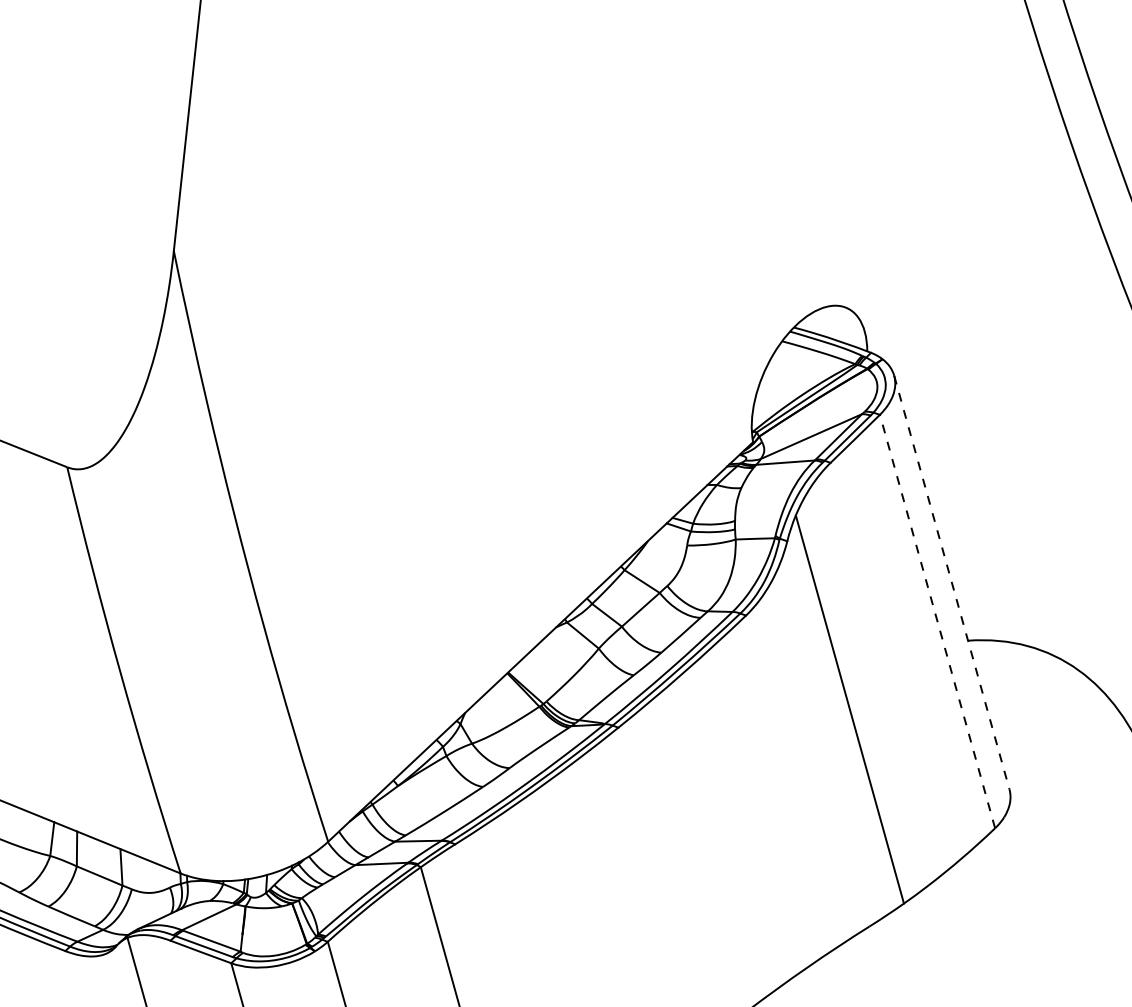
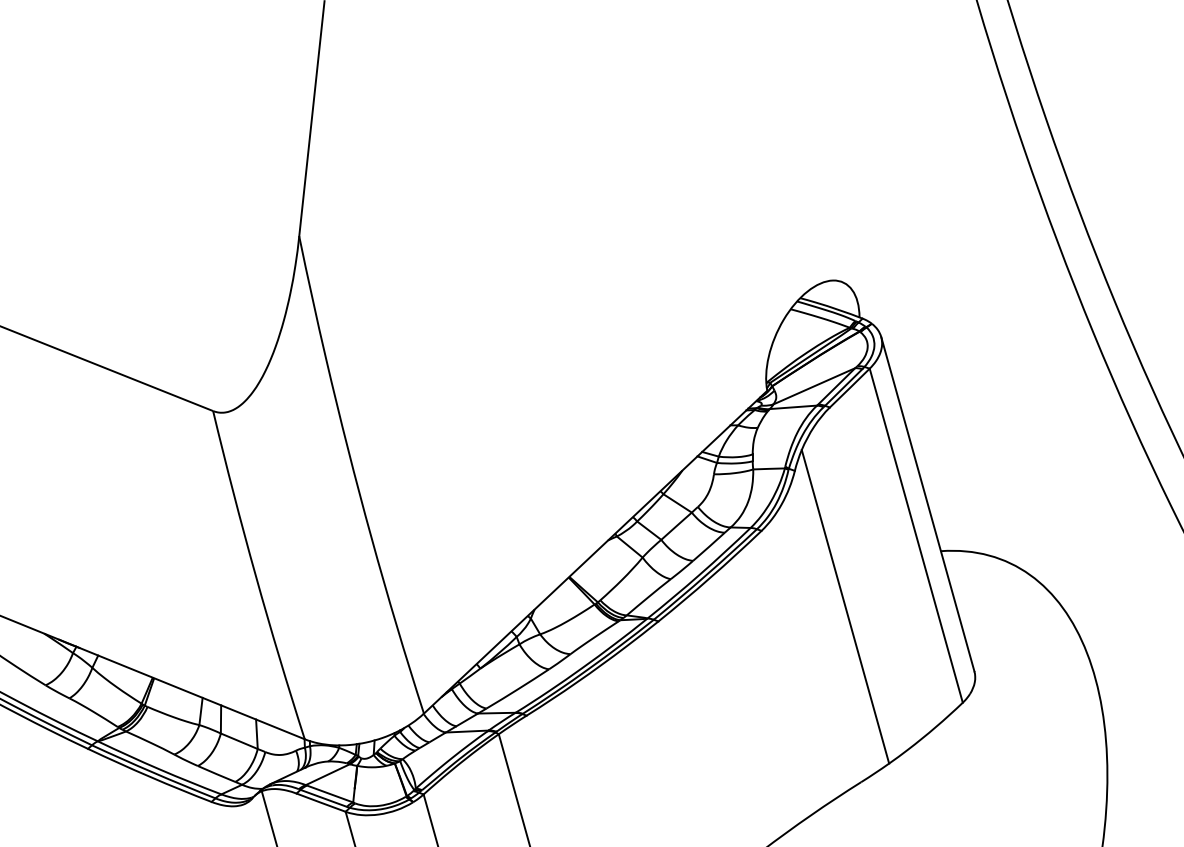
line: (951, 582) -> (927, 504), dashed -> solid
line: (937, 621) -> (916, 535), dashed -> solid

